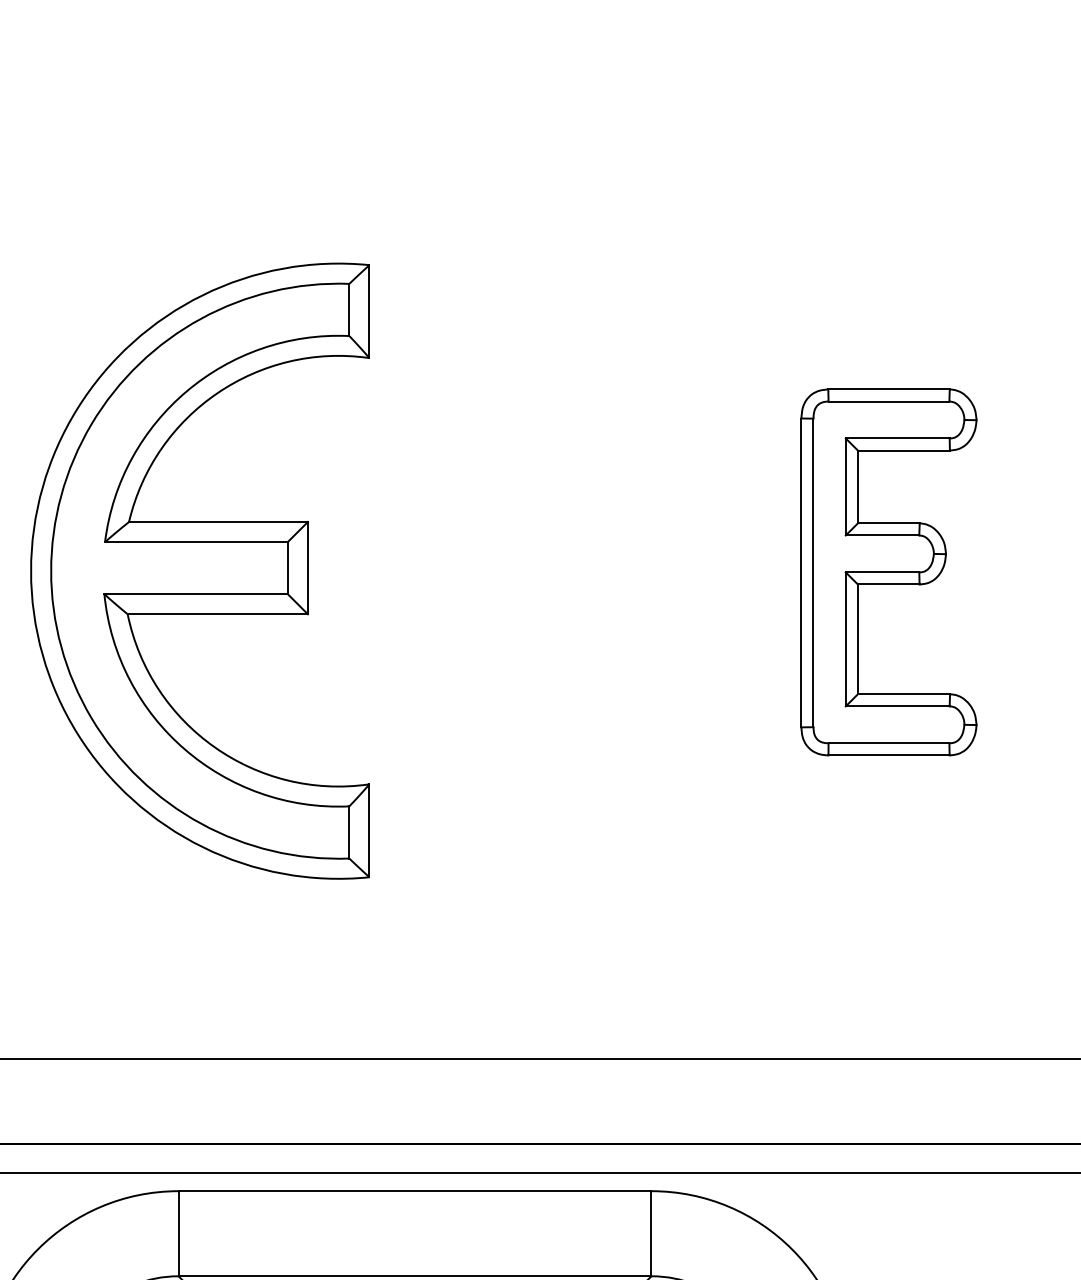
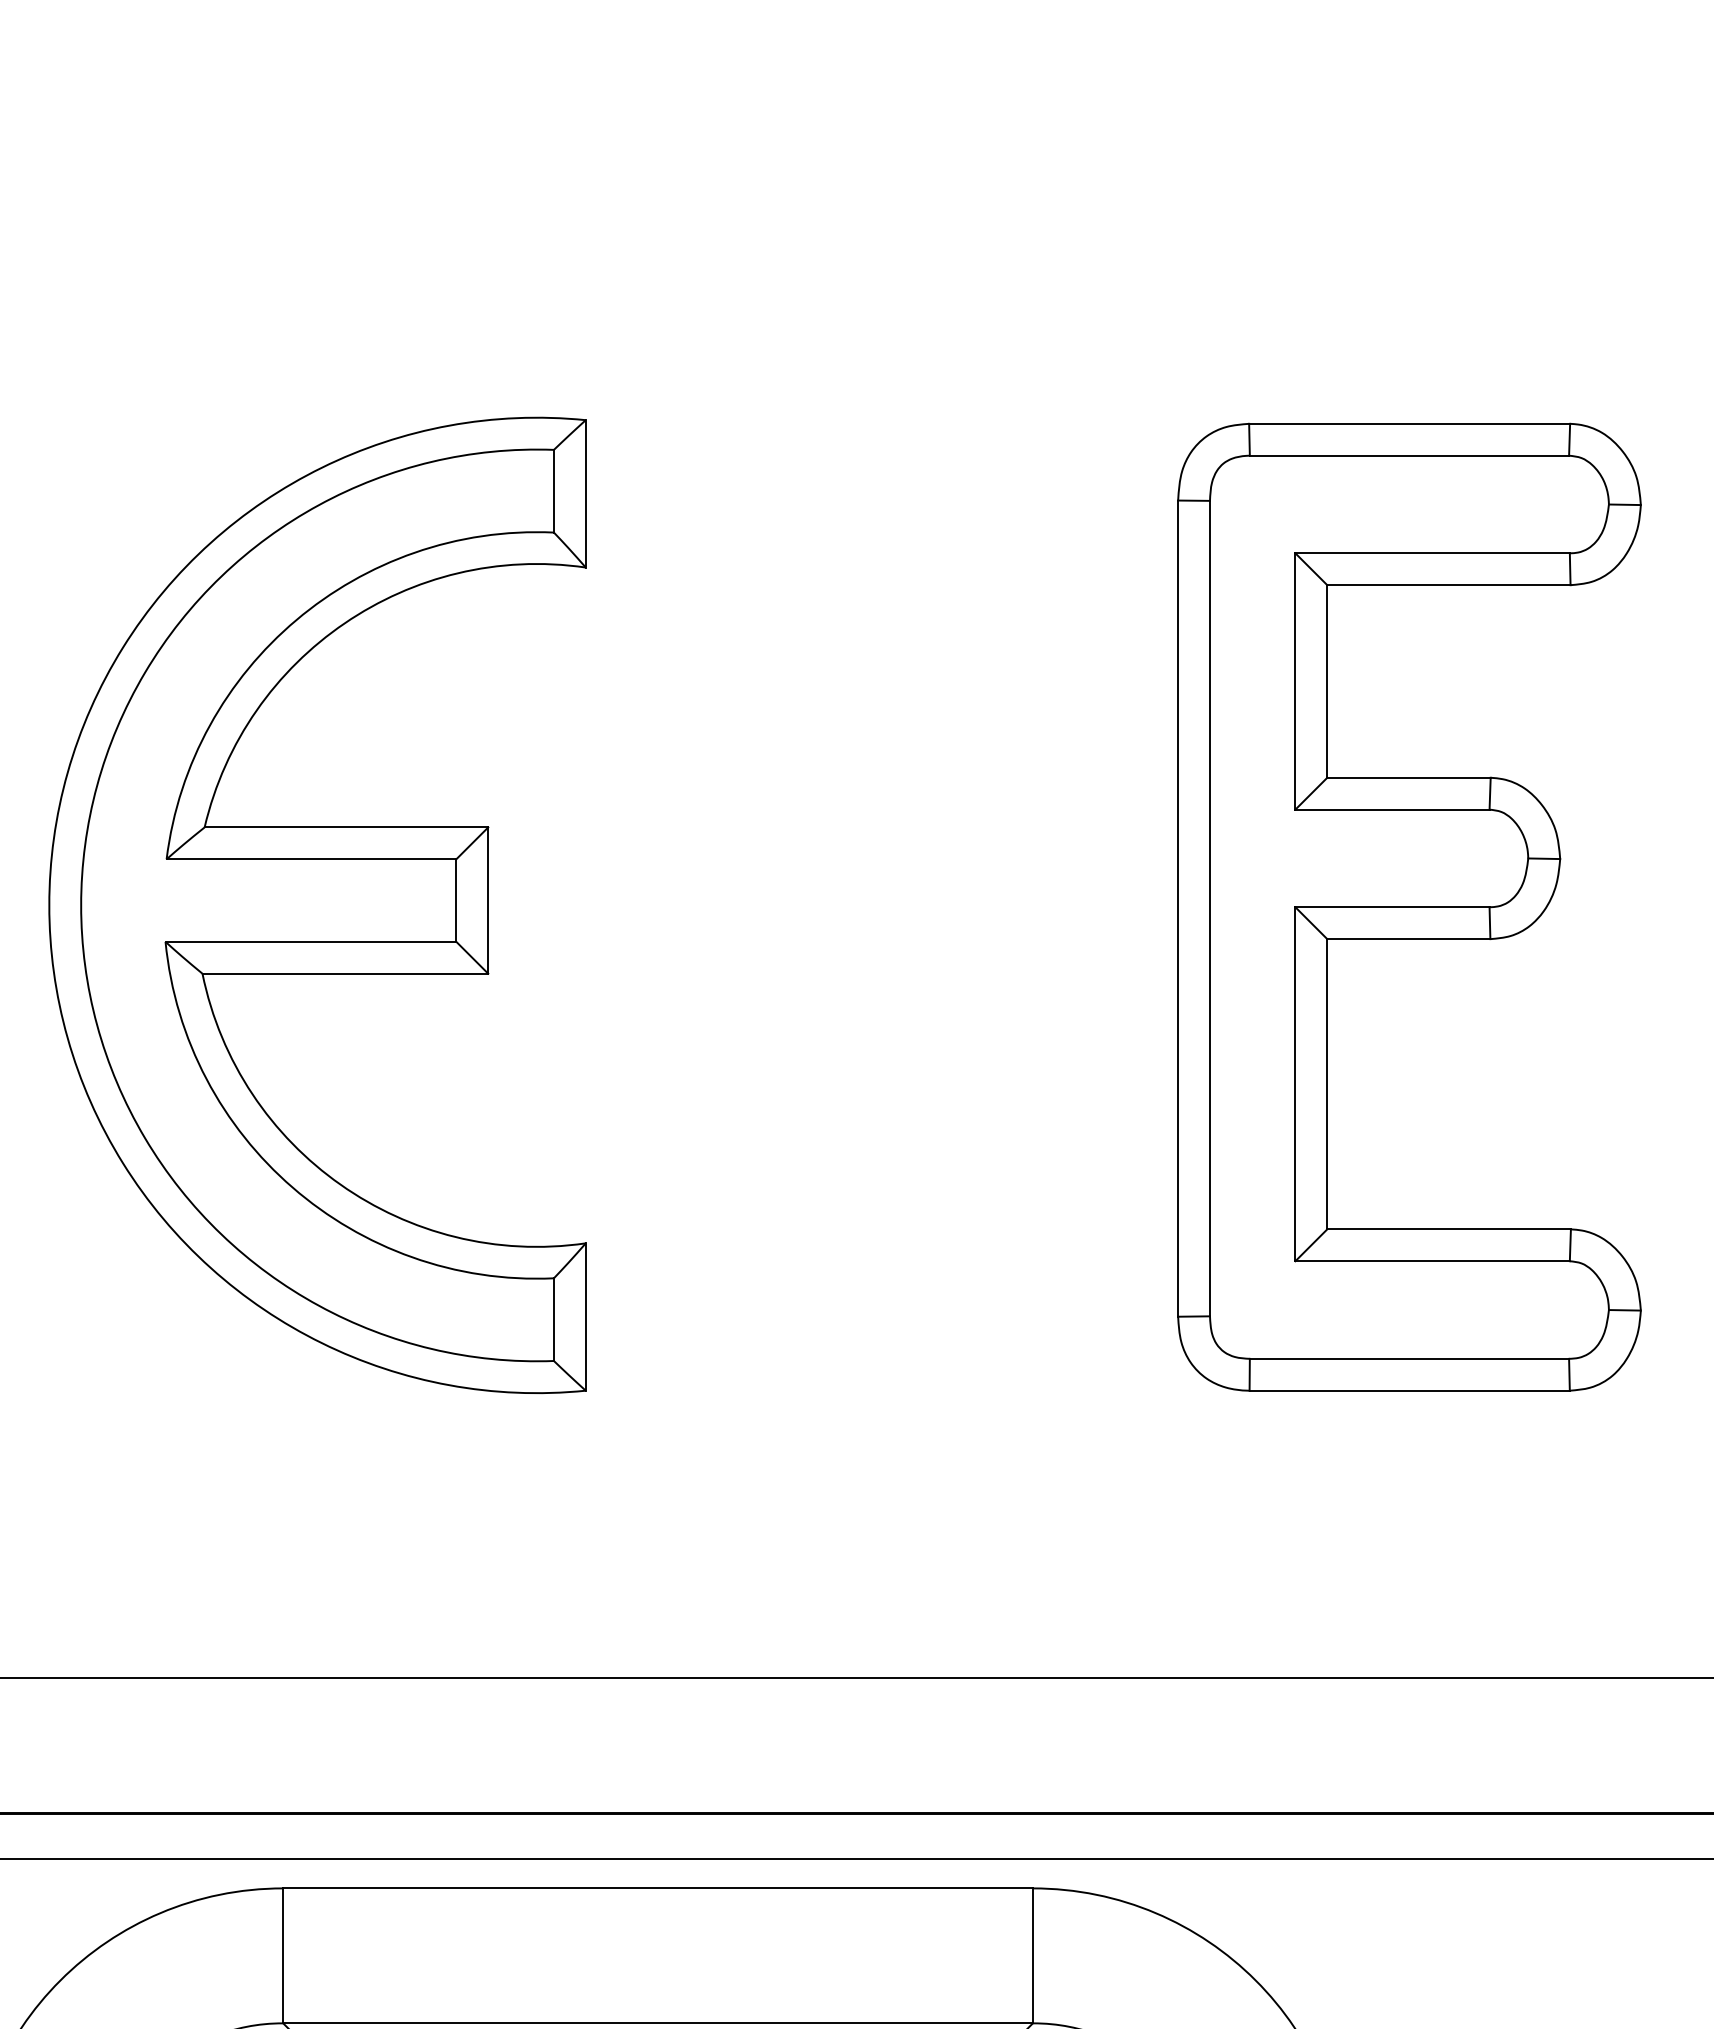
part: (888, 572) -> (1408, 907), size x1.67

